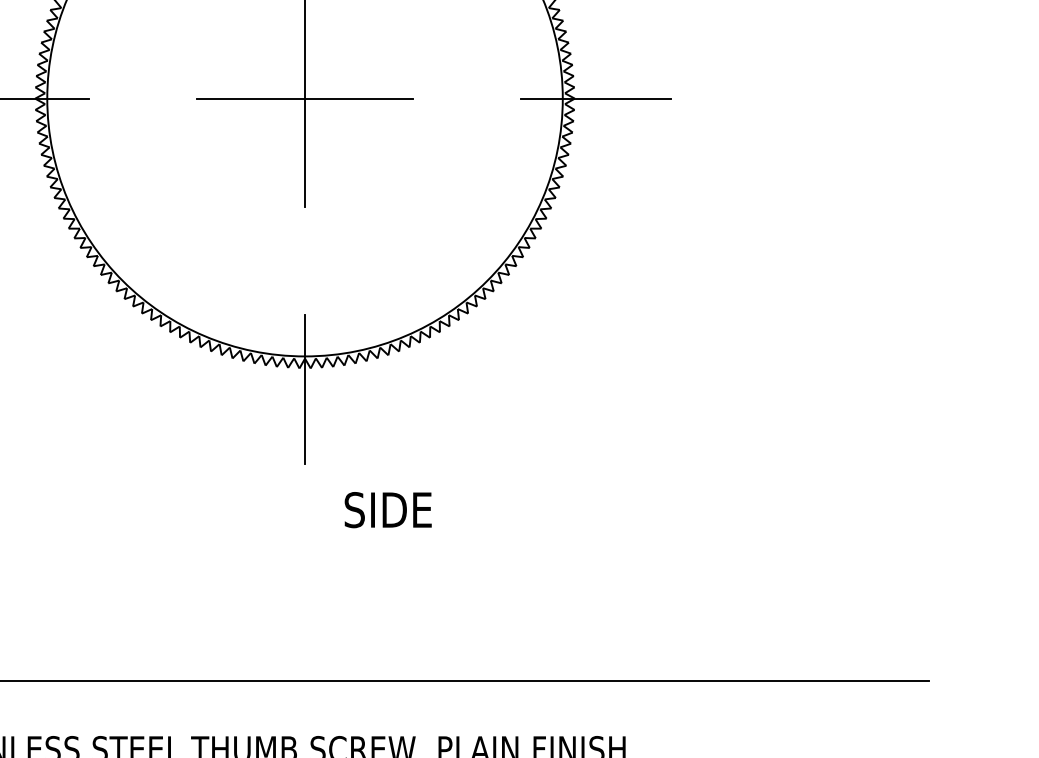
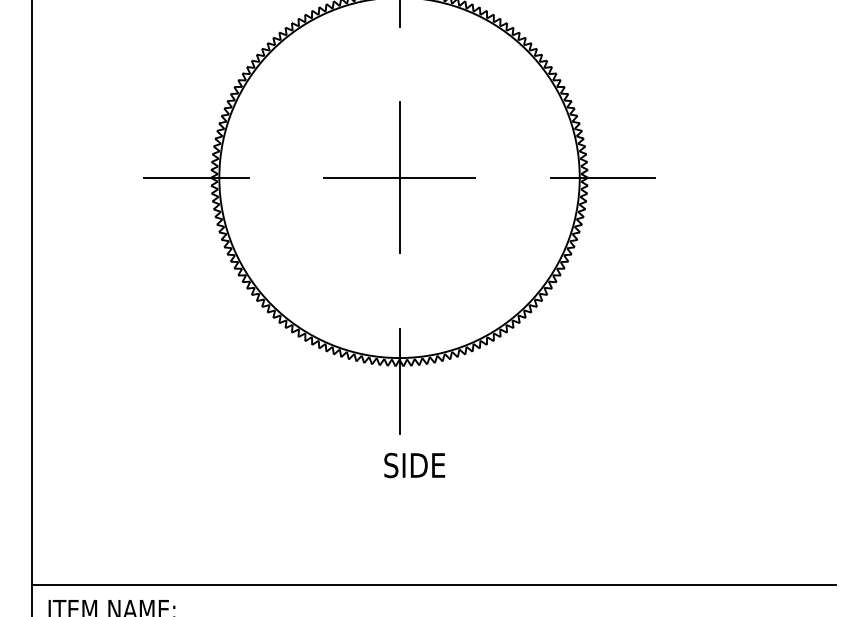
text: (387, 510) -> (414, 465), moved

